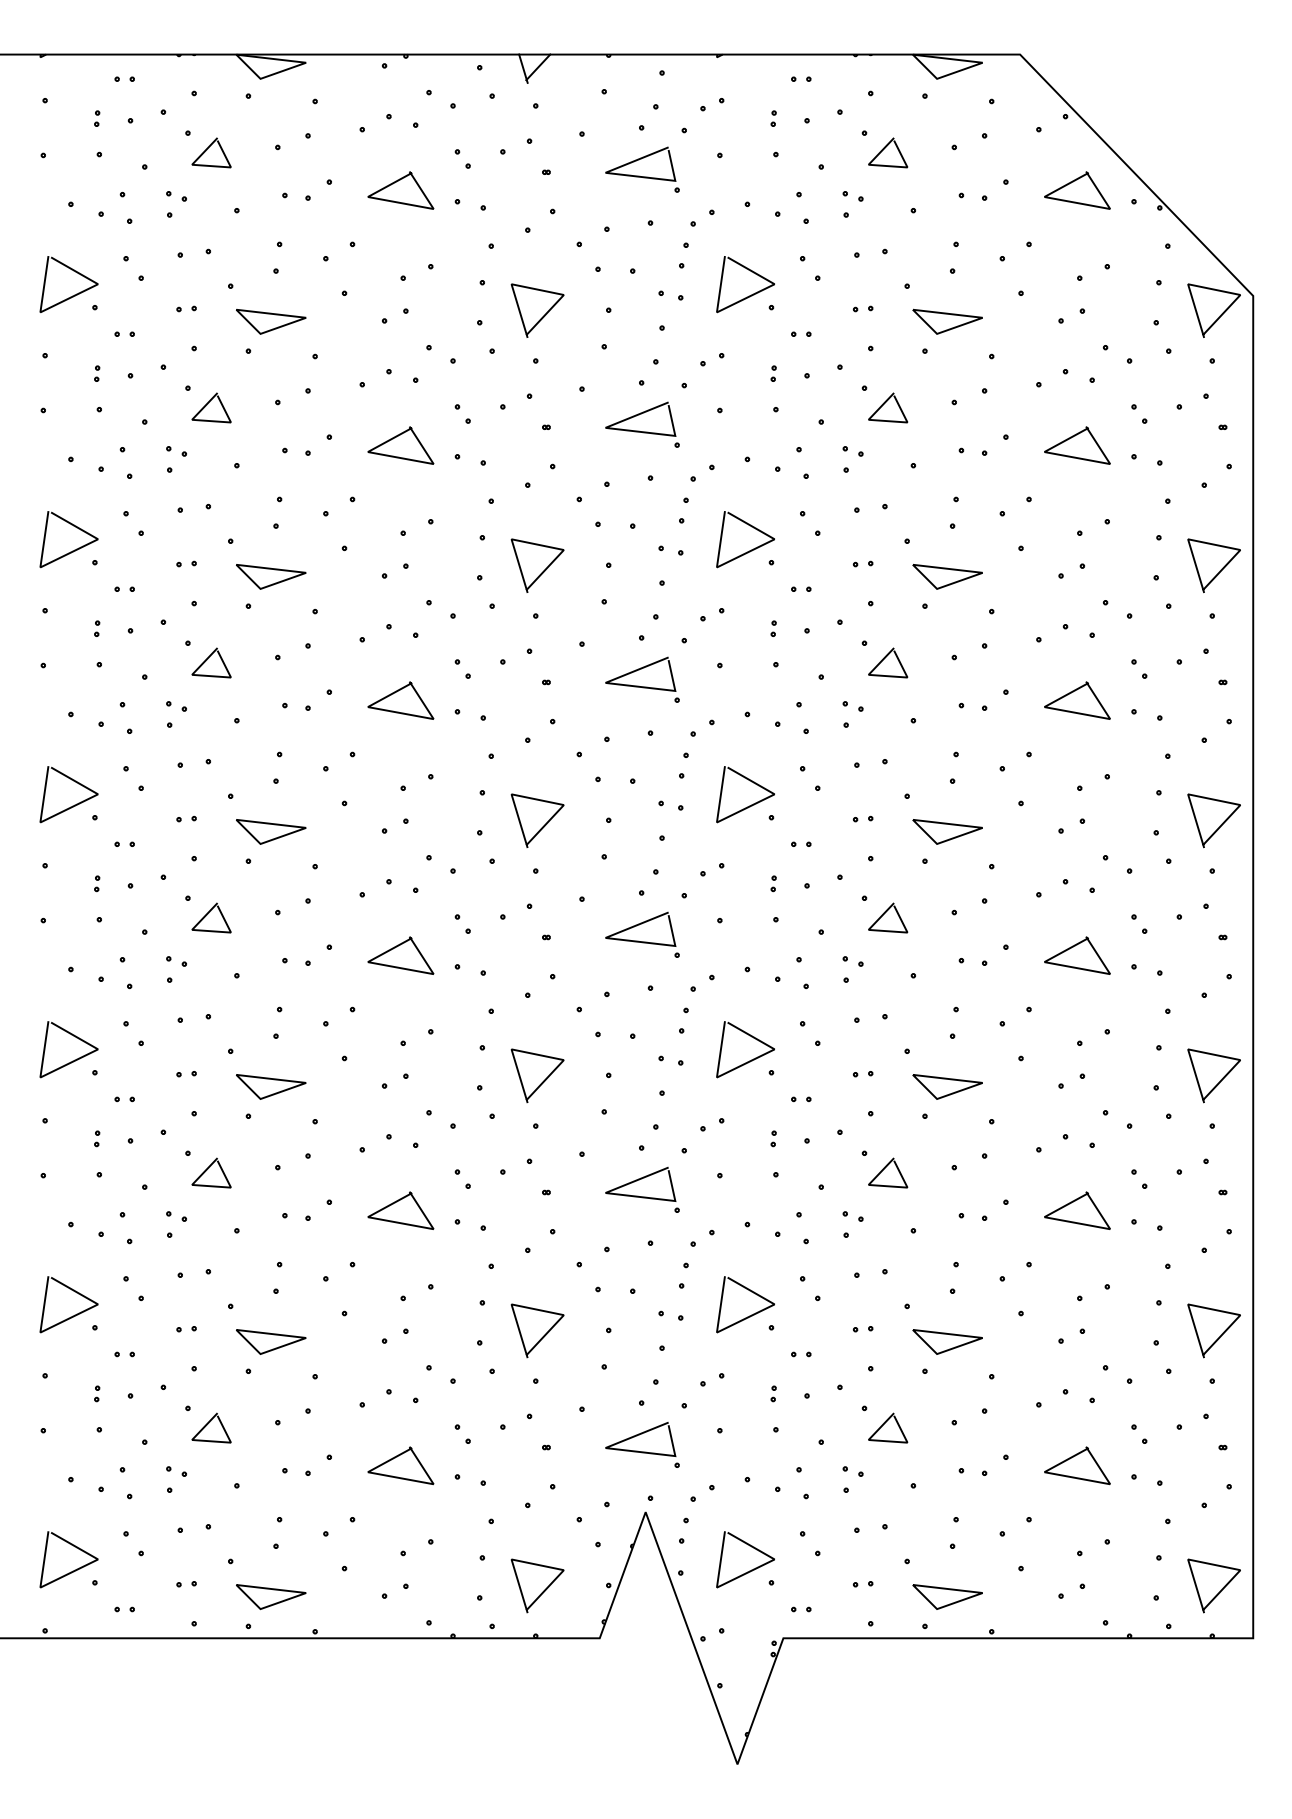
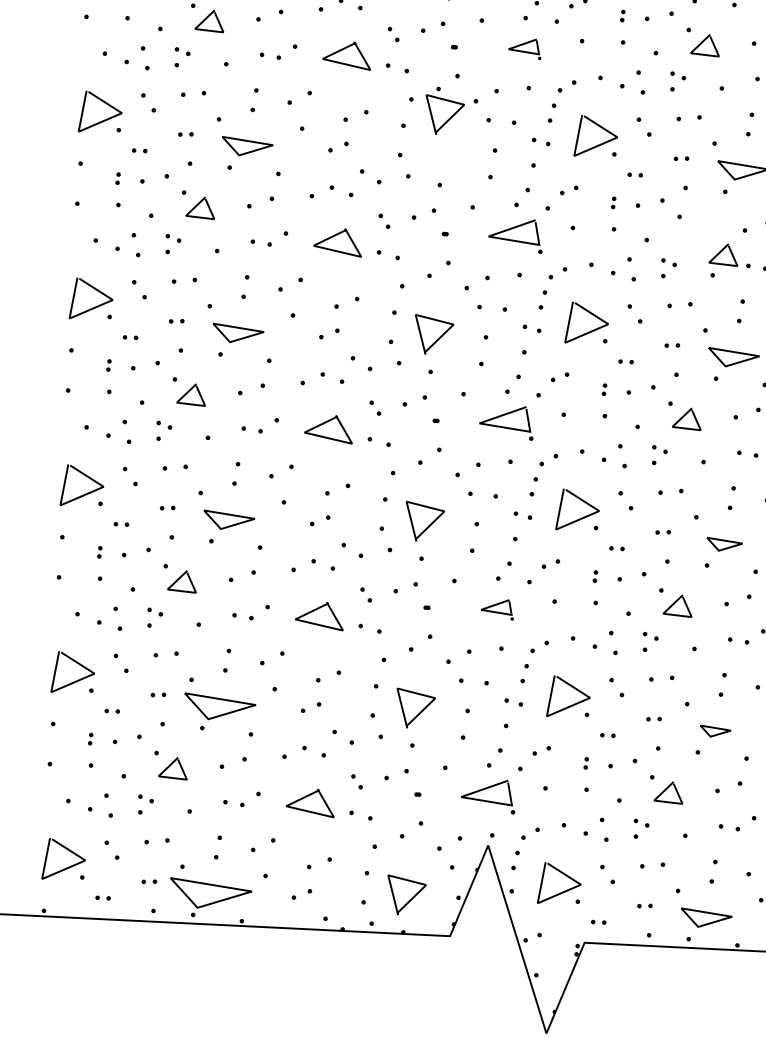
part: (642, 424) -> (524, 48), size x0.6
line: (543, 570) -> (448, 119), moved
line: (885, 658) -> (722, 251), moved
part: (947, 1086) -> (724, 544), size x0.7
part: (642, 1189) -> (497, 608), size x0.6
part: (271, 1341) -> (220, 707), size x1.4
part: (947, 1341) -> (715, 731), size x0.6
part: (271, 1596) -> (211, 893), size x1.6

